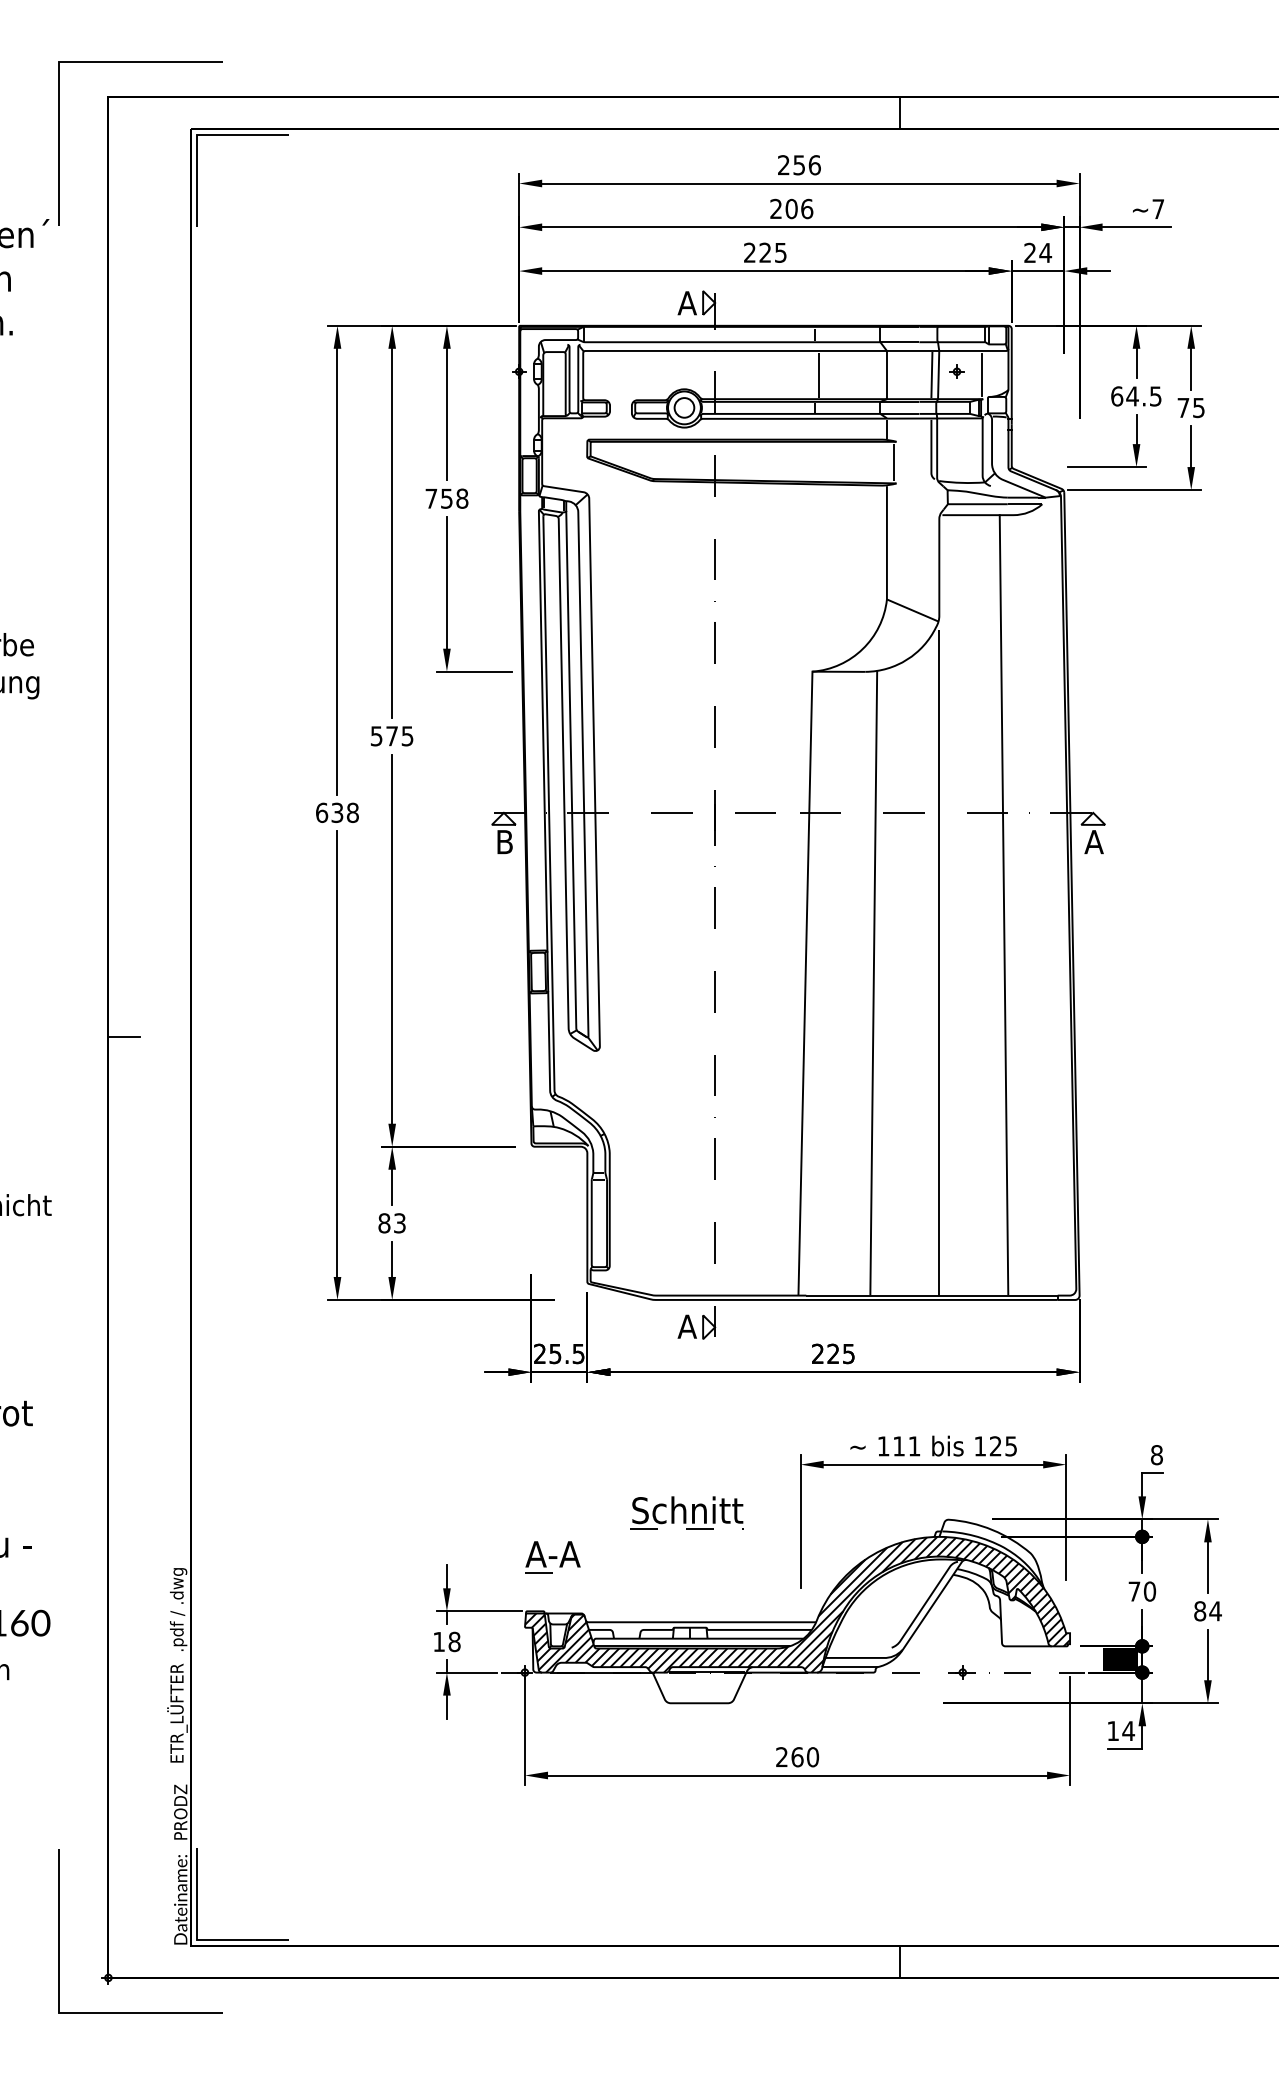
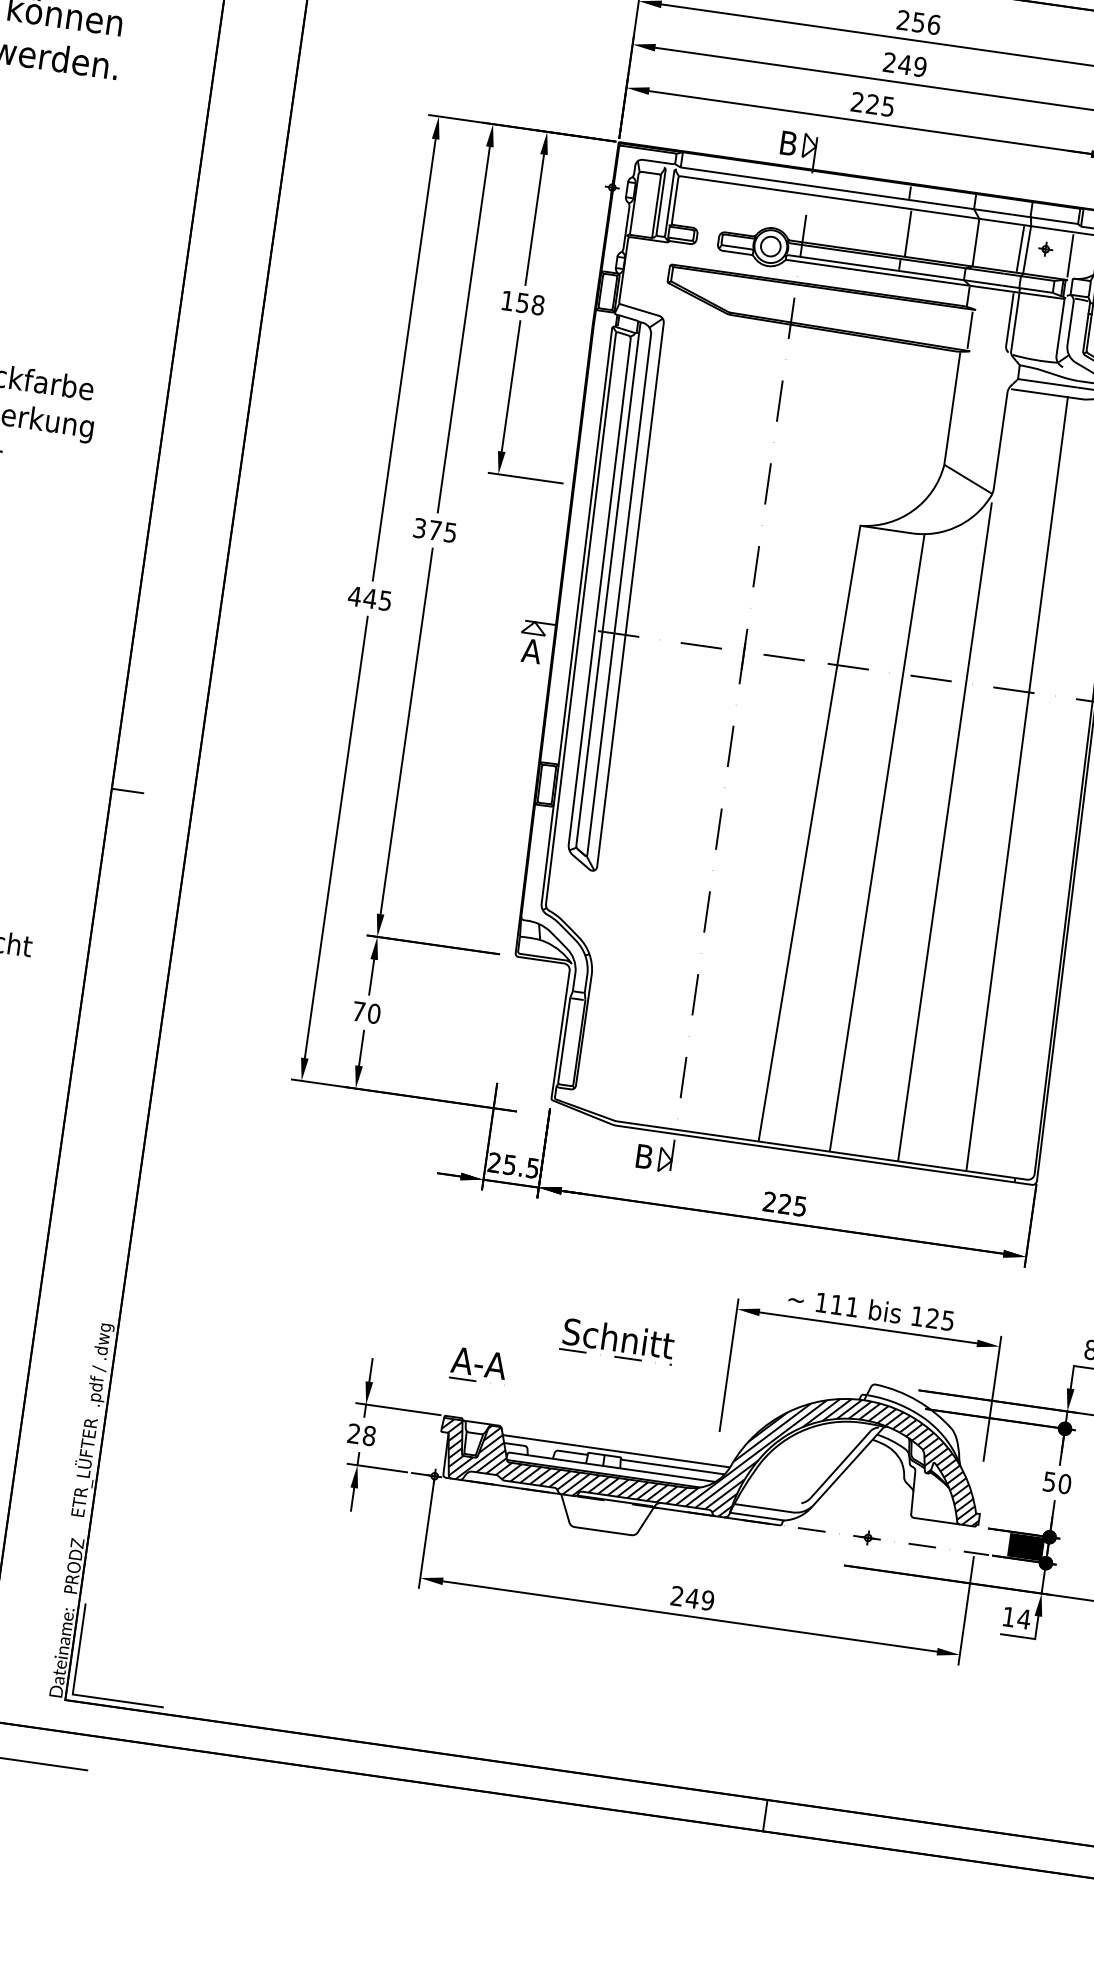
text: (799, 208) -> (912, 65), 206 -> 249
text: (686, 303) -> (787, 143), A -> B
text: (431, 498) -> (507, 300), 758 -> 158
text: (376, 735) -> (419, 527), 575 -> 375
text: (336, 812) -> (369, 598), 638 -> 445
text: (504, 842) -> (531, 651), B -> A
text: (391, 1223) -> (365, 1012), 83 -> 70
text: (686, 1326) -> (643, 1156), A -> B
text: (1134, 1591) -> (1049, 1481), 70 -> 50
text: (438, 1641) -> (353, 1433), 18 -> 28
text: (805, 1757) -> (700, 1599), 260 -> 249

